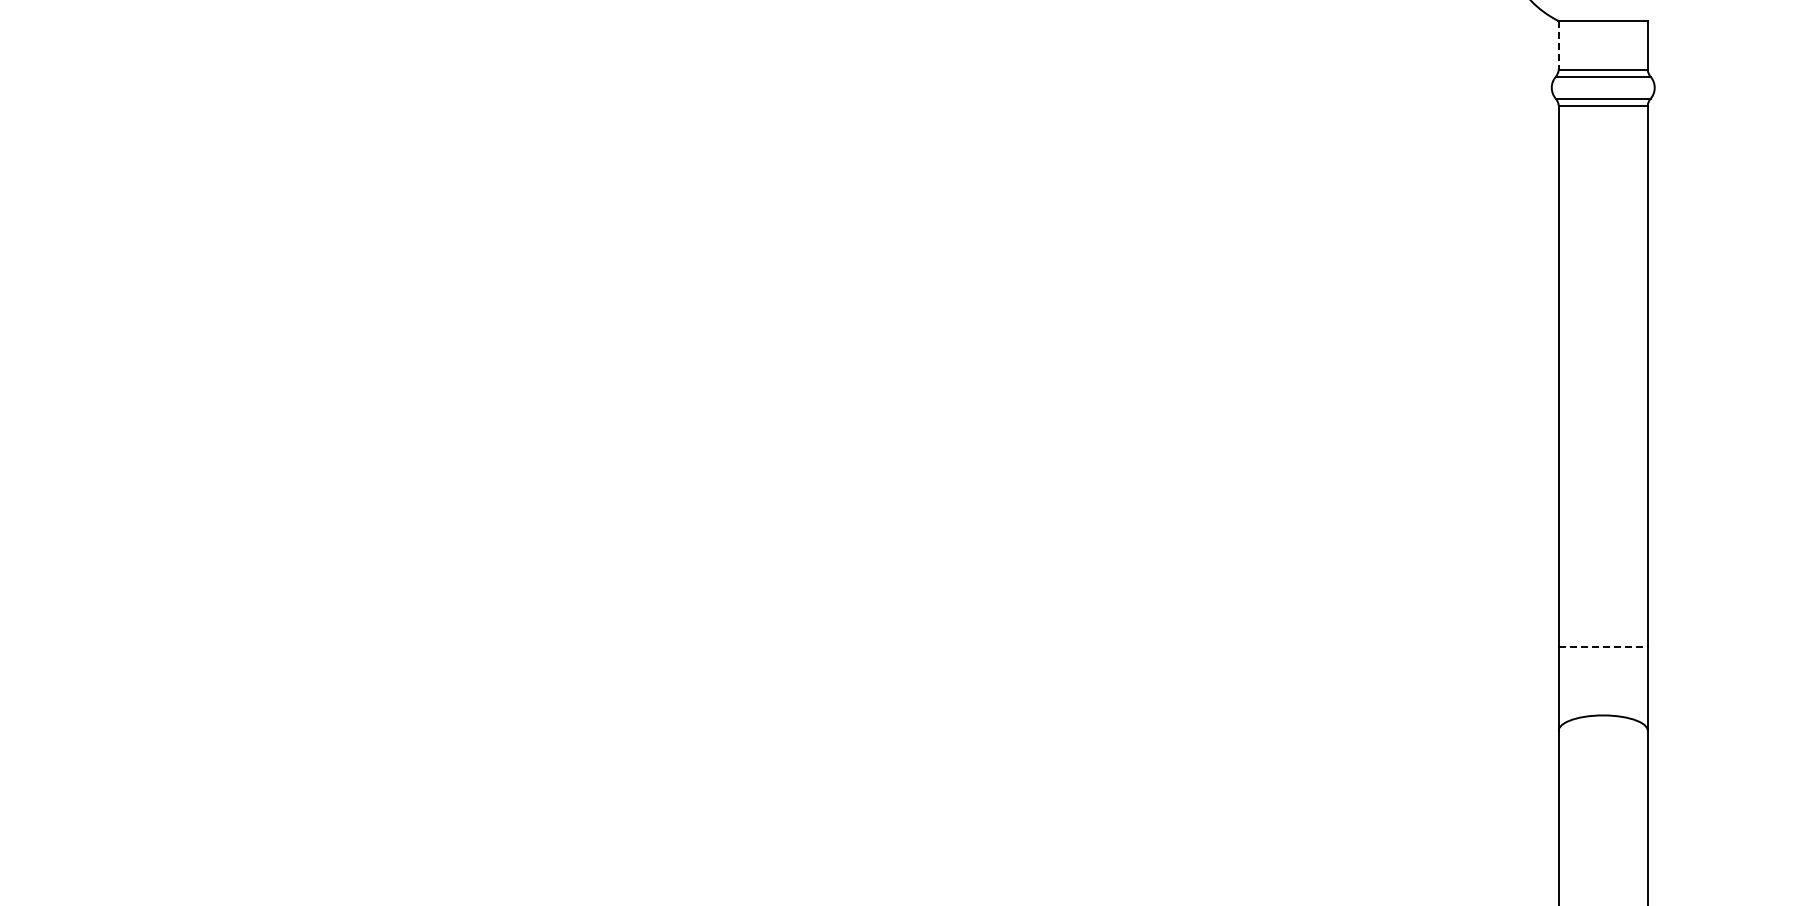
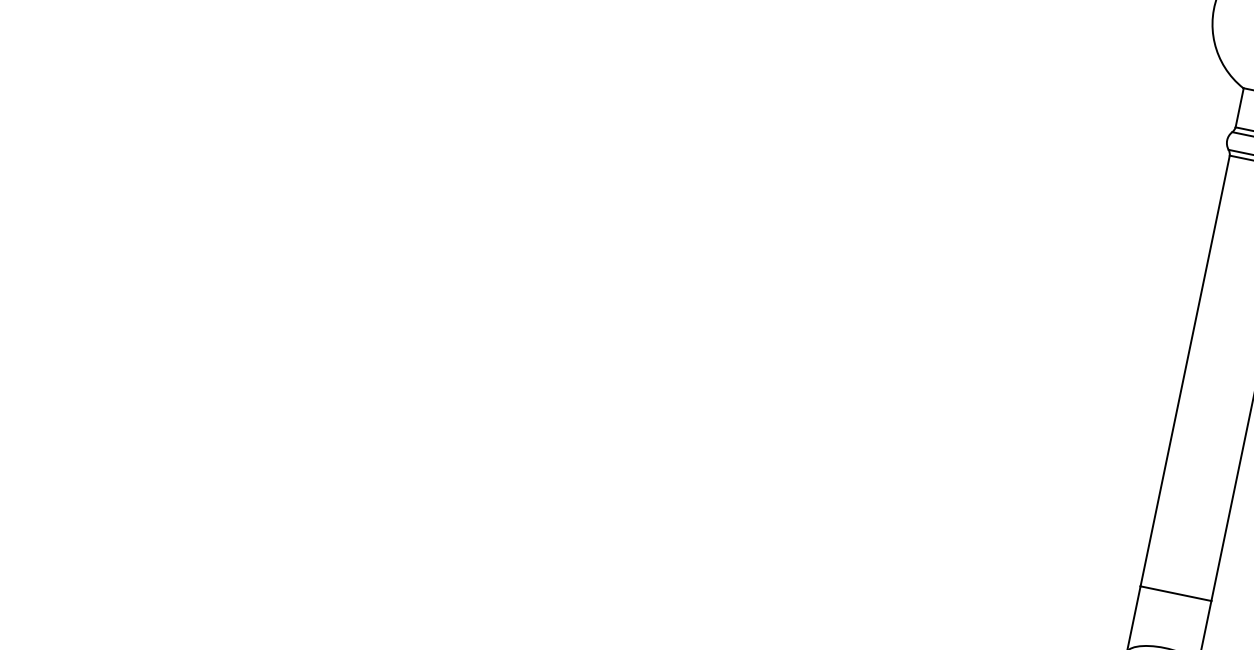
line: (1558, 45) -> (1239, 107), dashed -> solid
line: (1603, 647) -> (1176, 594), dashed -> solid

